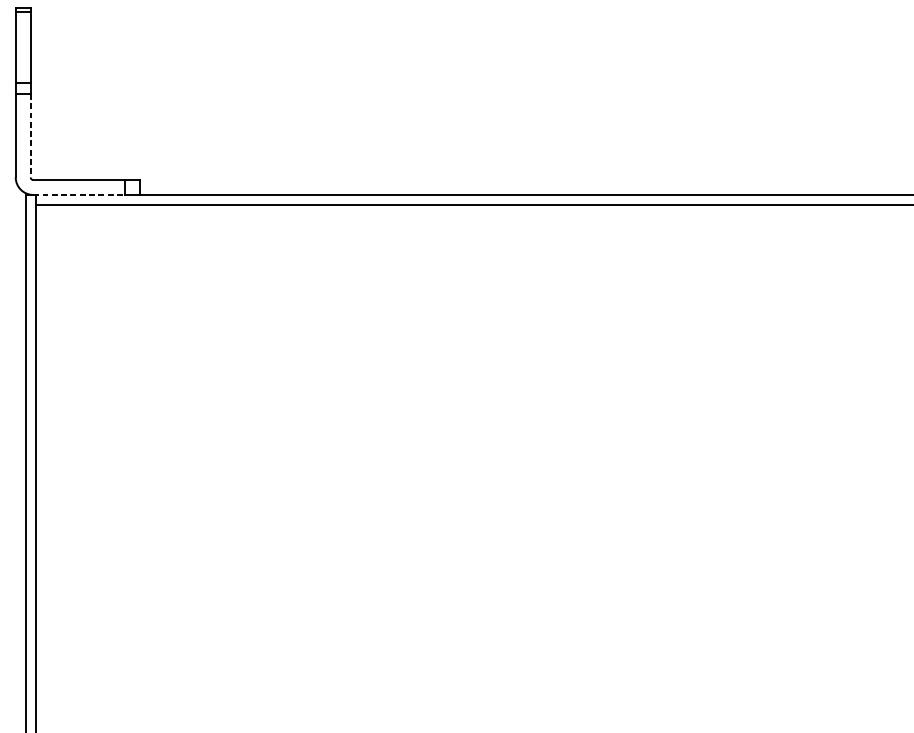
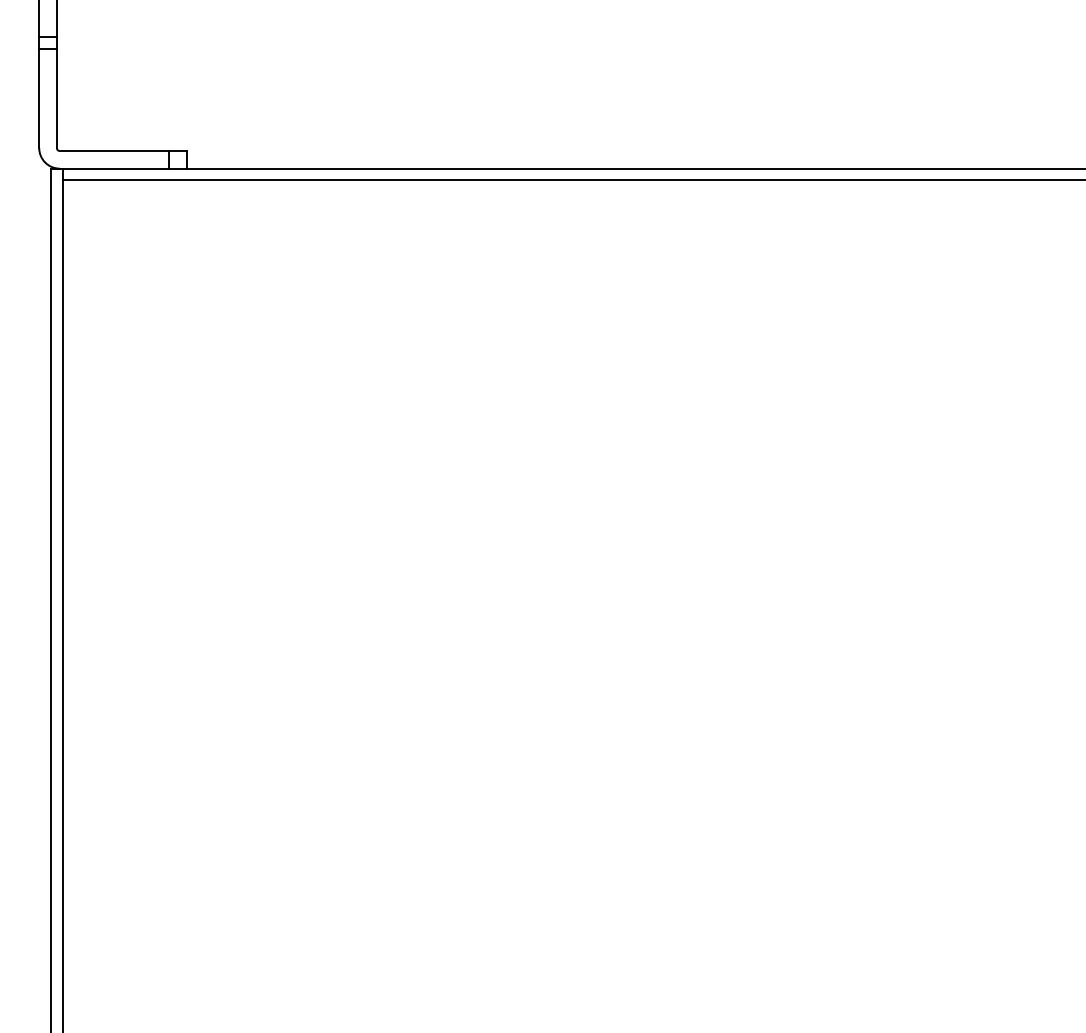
line: (30, 136) -> (56, 99), dashed -> solid
line: (79, 194) -> (114, 168), dashed -> solid

